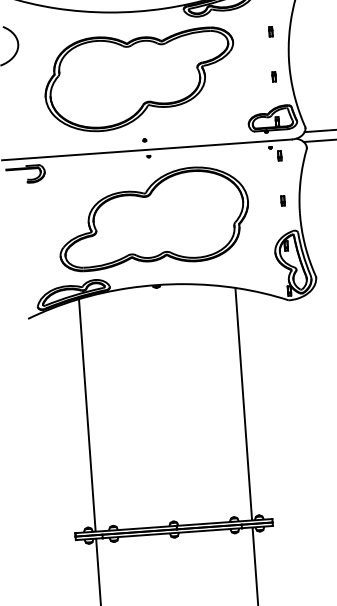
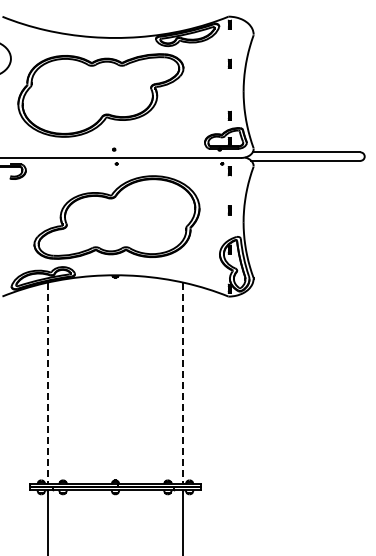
part: (273, 76) -> (229, 115), moved
part: (139, 80) -> (100, 95), moved
line: (243, 404) -> (183, 383), solid -> dashed
line: (87, 415) -> (47, 383), solid -> dashed

